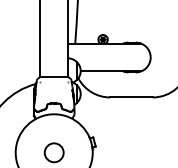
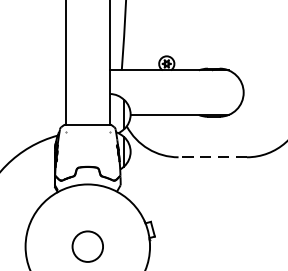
line: (131, 97) -> (212, 157), solid -> dashed

